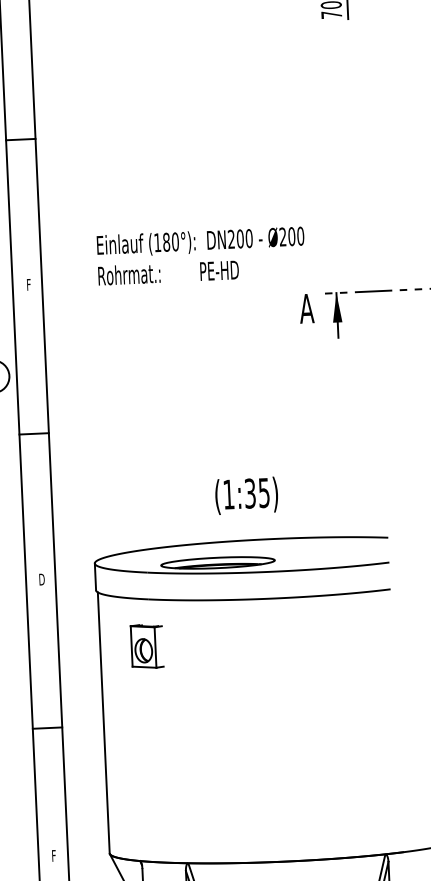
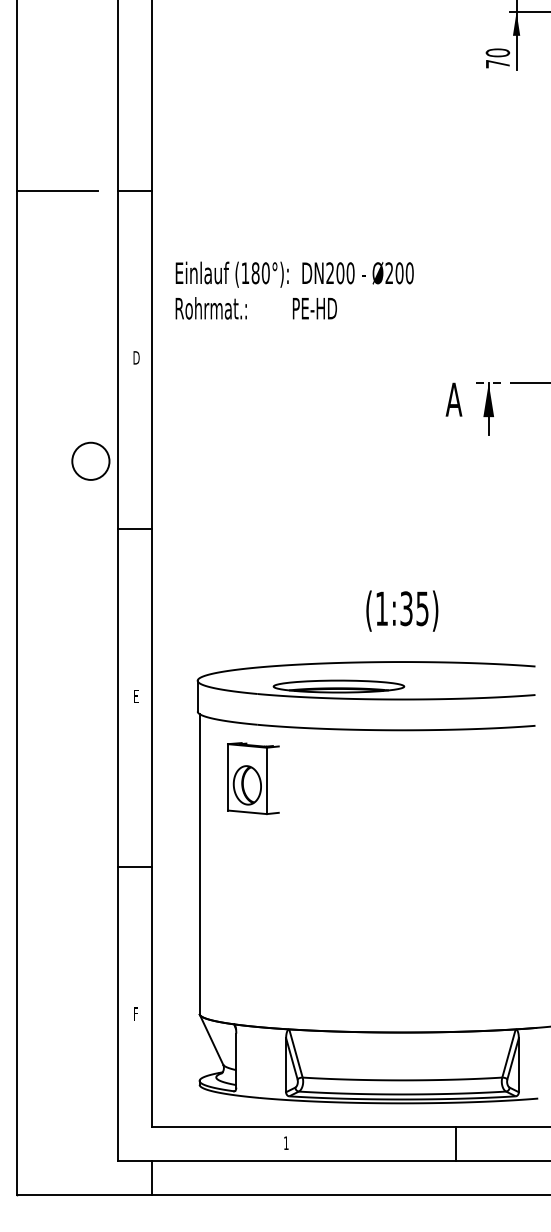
text: (201, 255) -> (294, 290), moved
text: (28, 284) -> (136, 357), F -> D
text: (246, 495) -> (402, 610), moved
text: (42, 579) -> (136, 696), D -> E
part: (147, 646) -> (253, 778), size x1.43

